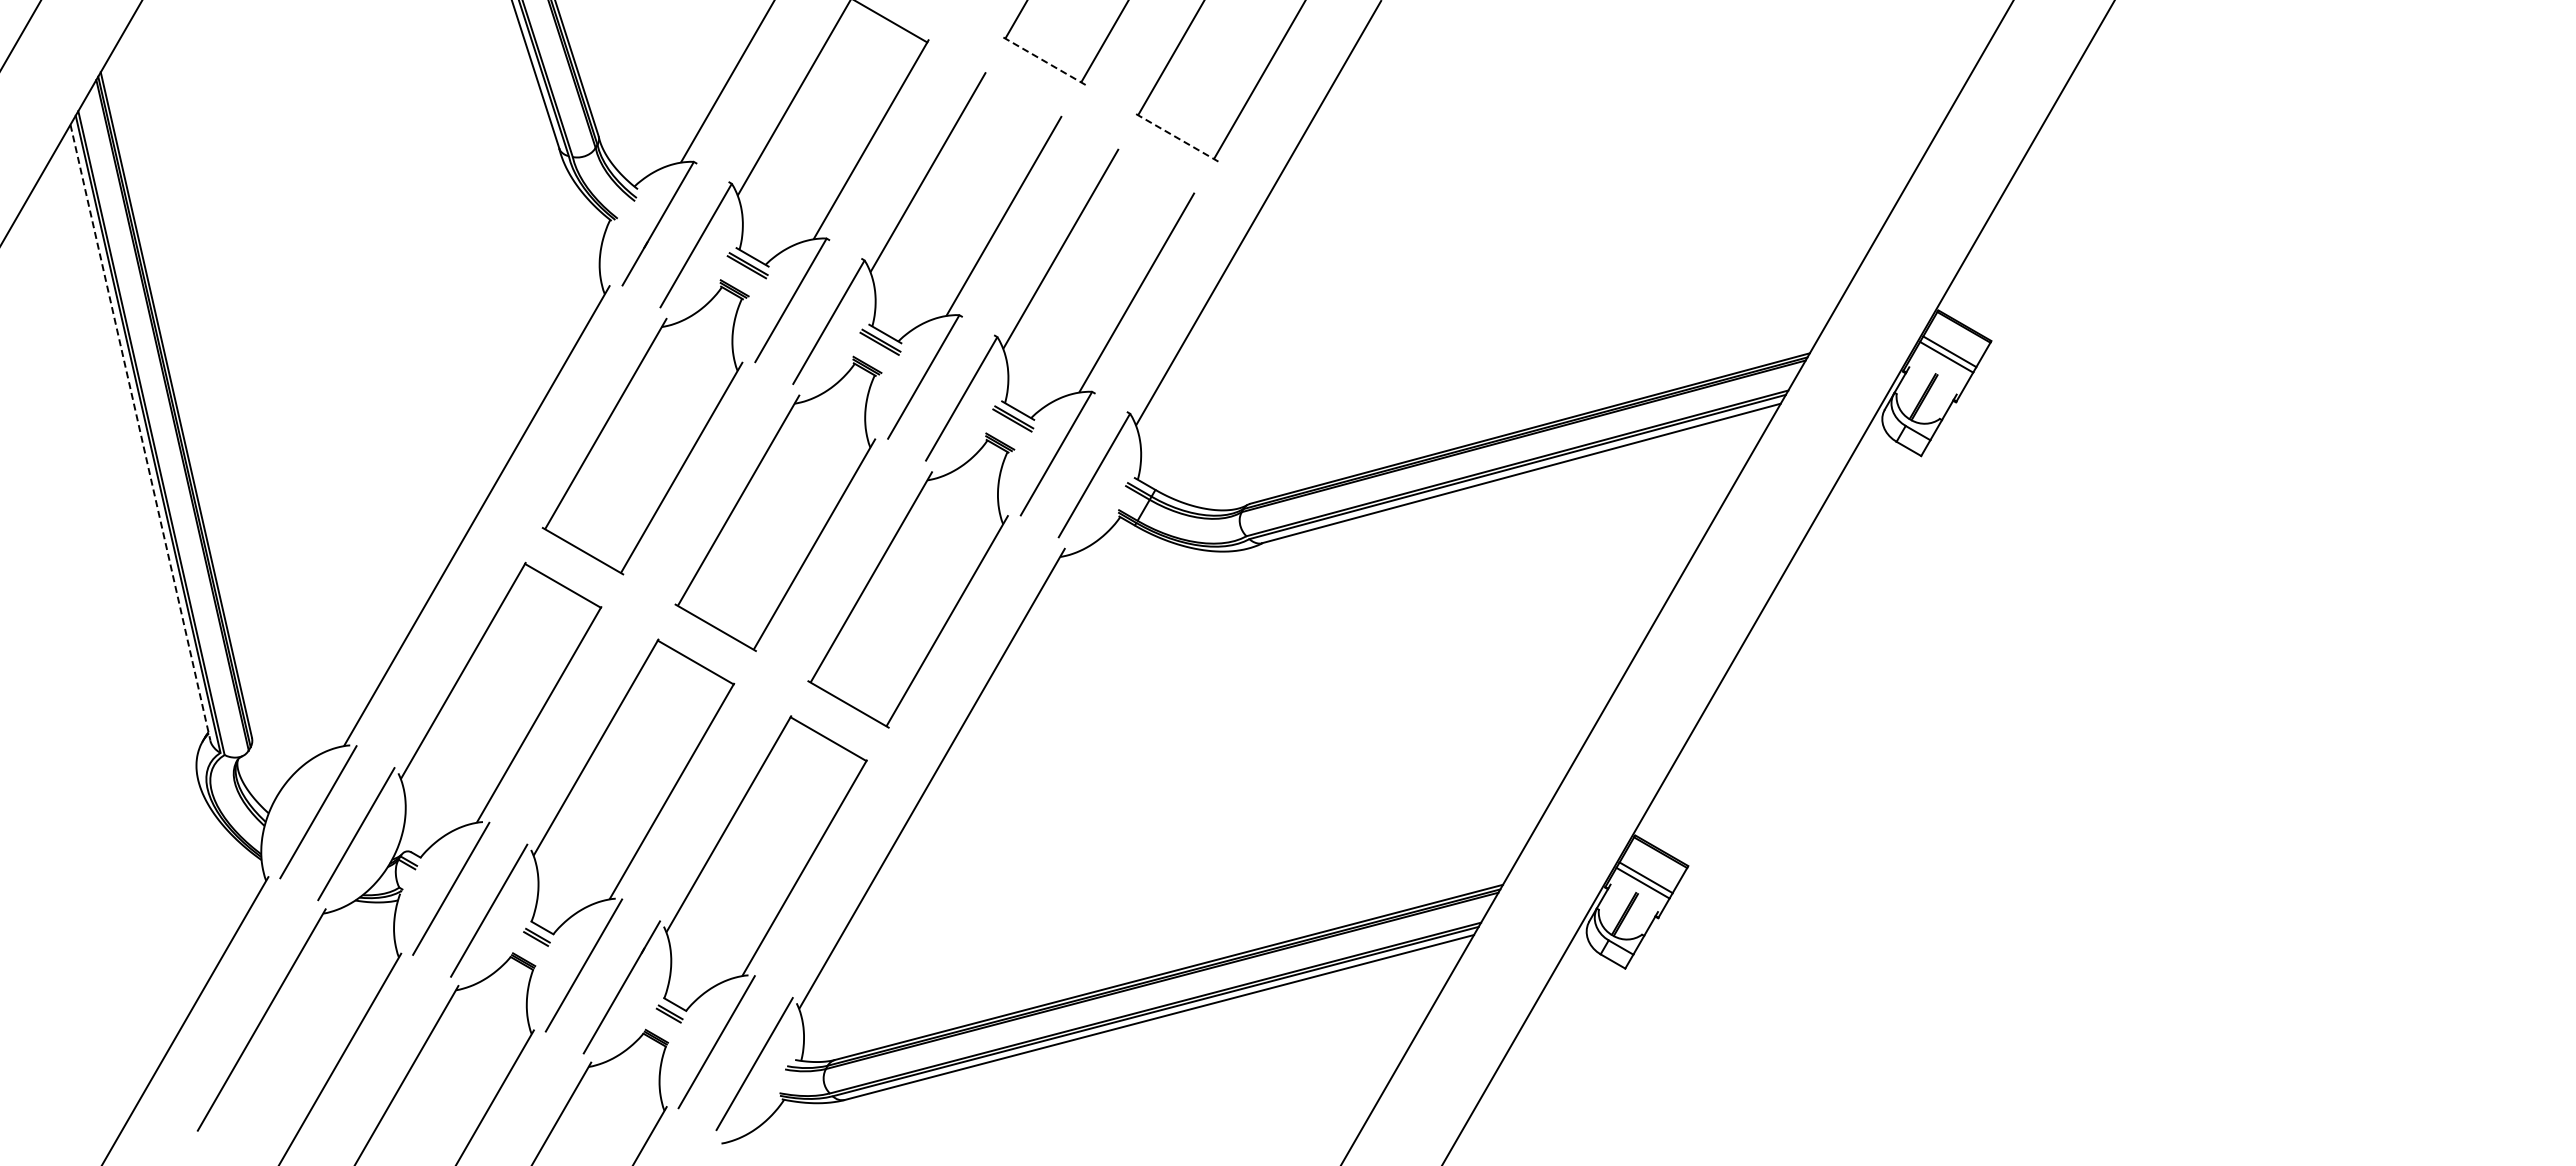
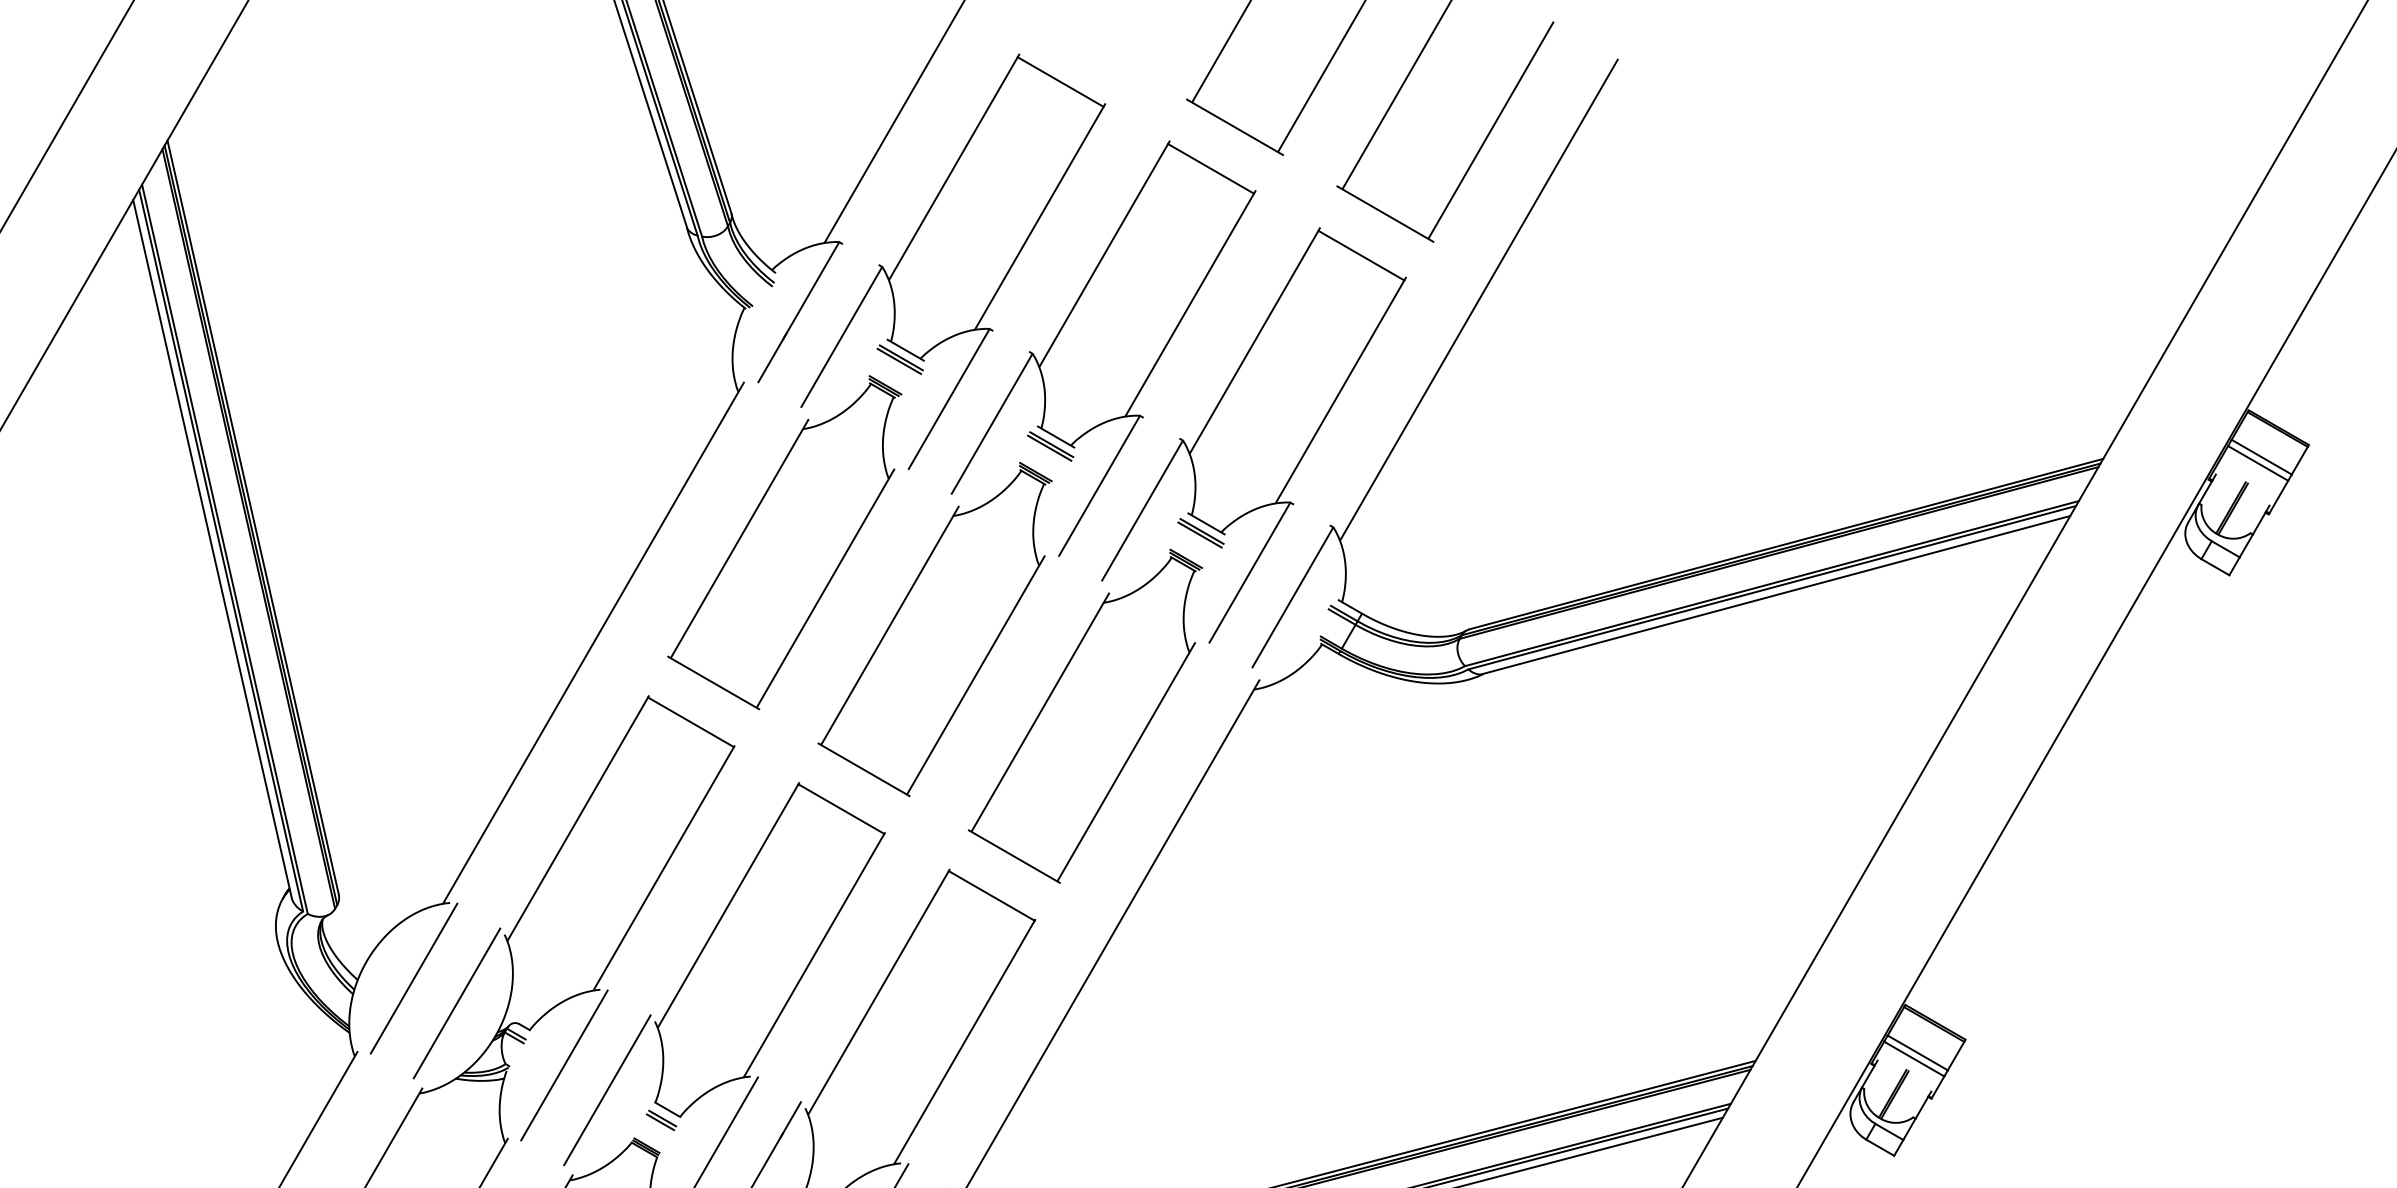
line: (1043, 60) -> (1235, 127), dashed -> solid
line: (1022, 97) -> (1211, 169), added
line: (1176, 137) -> (1385, 214), dashed -> solid
line: (1154, 173) -> (1360, 255), added
line: (140, 432) -> (212, 548), dashed -> solid

